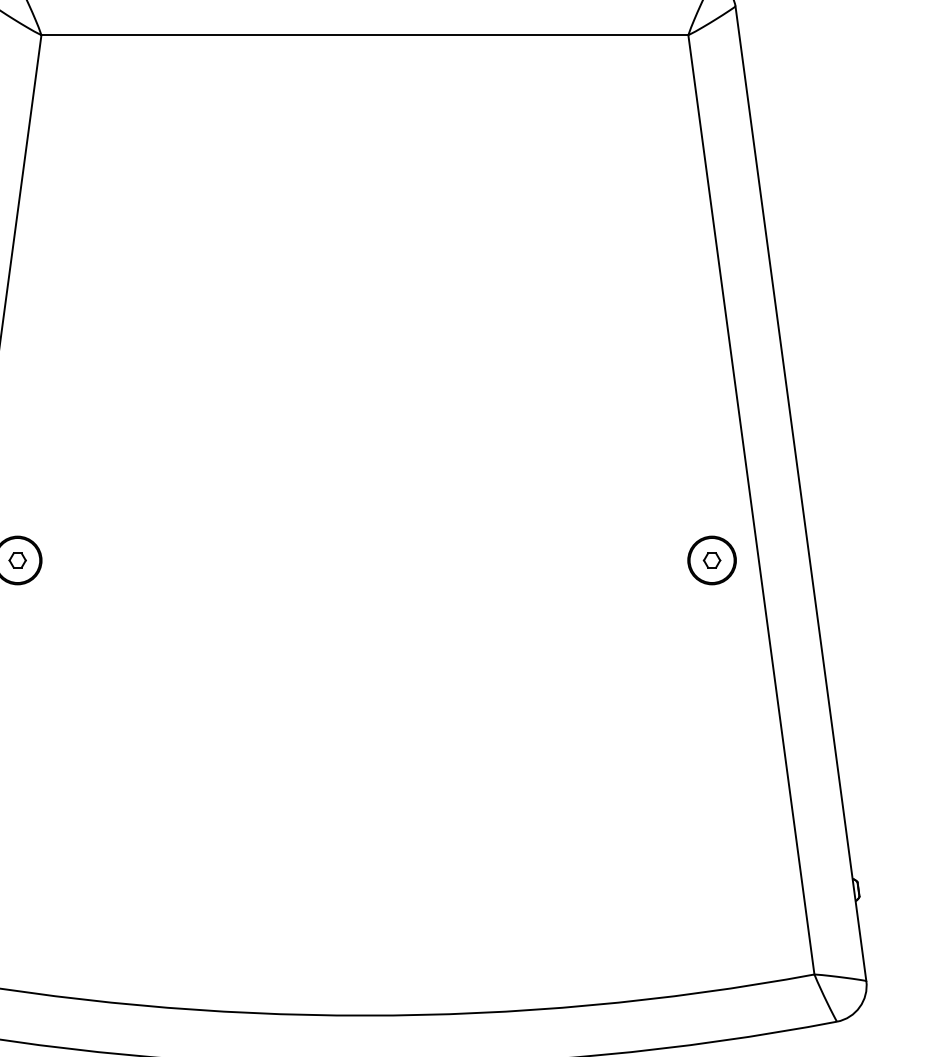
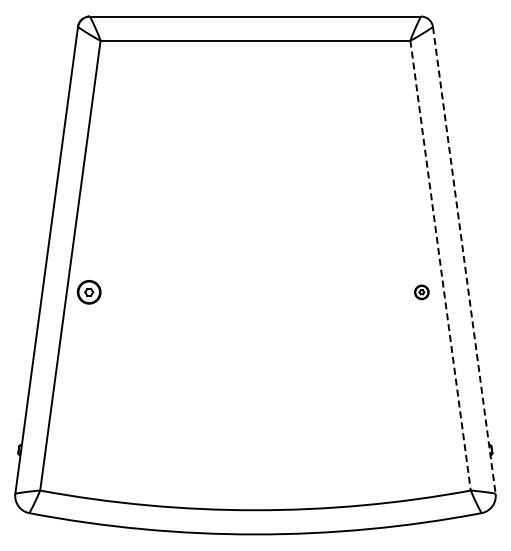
line: (801, 494) -> (464, 260), solid -> dashed
line: (751, 504) -> (440, 265), solid -> dashed
part: (711, 560) -> (421, 292), size x0.6

